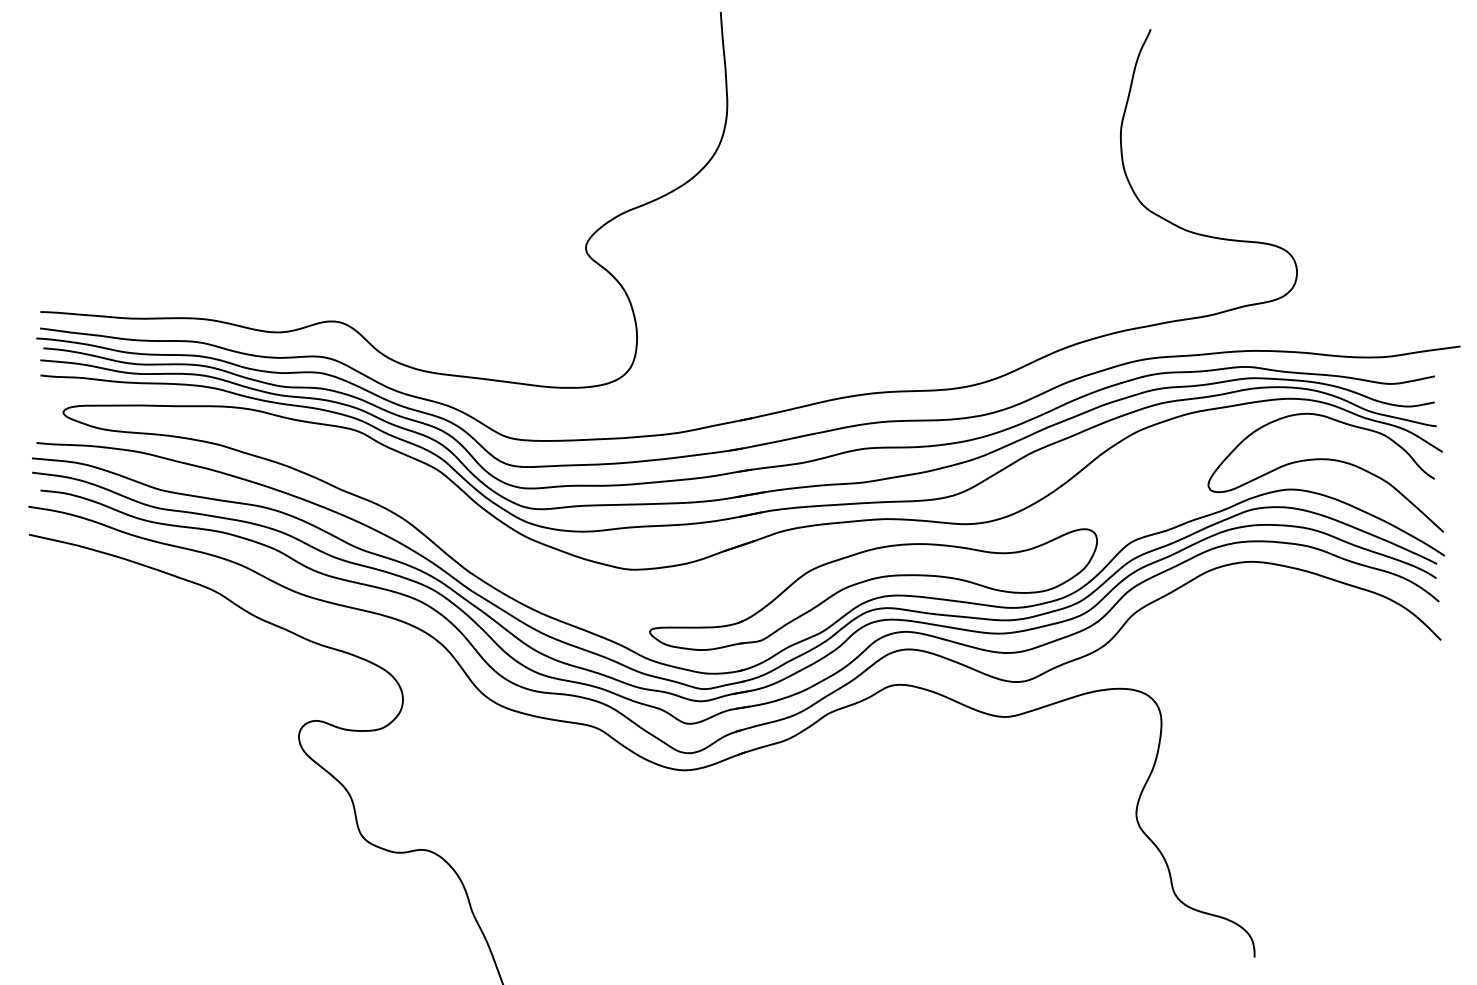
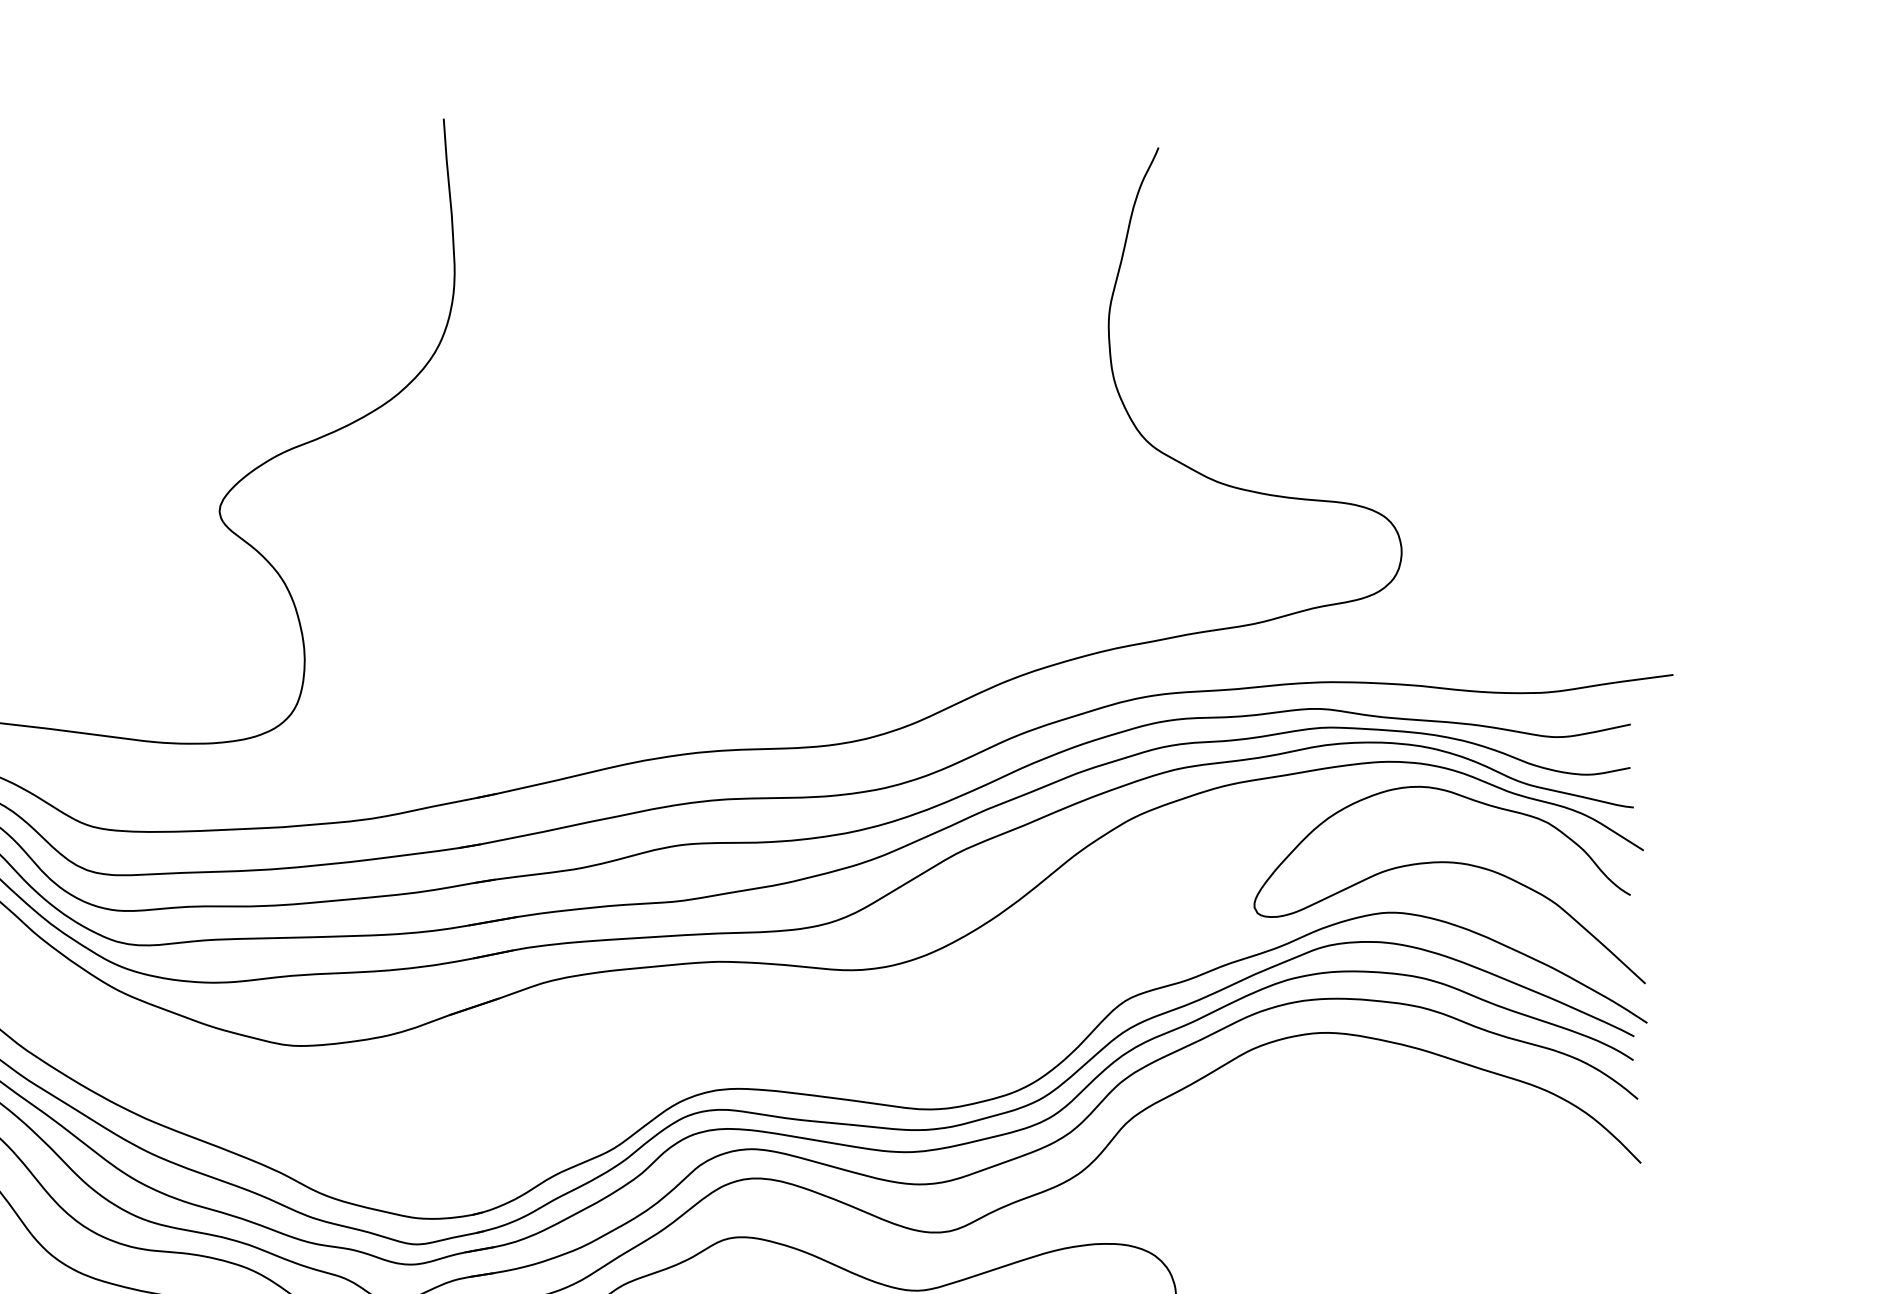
part: (871, 580) -> (694, 1063), removed

